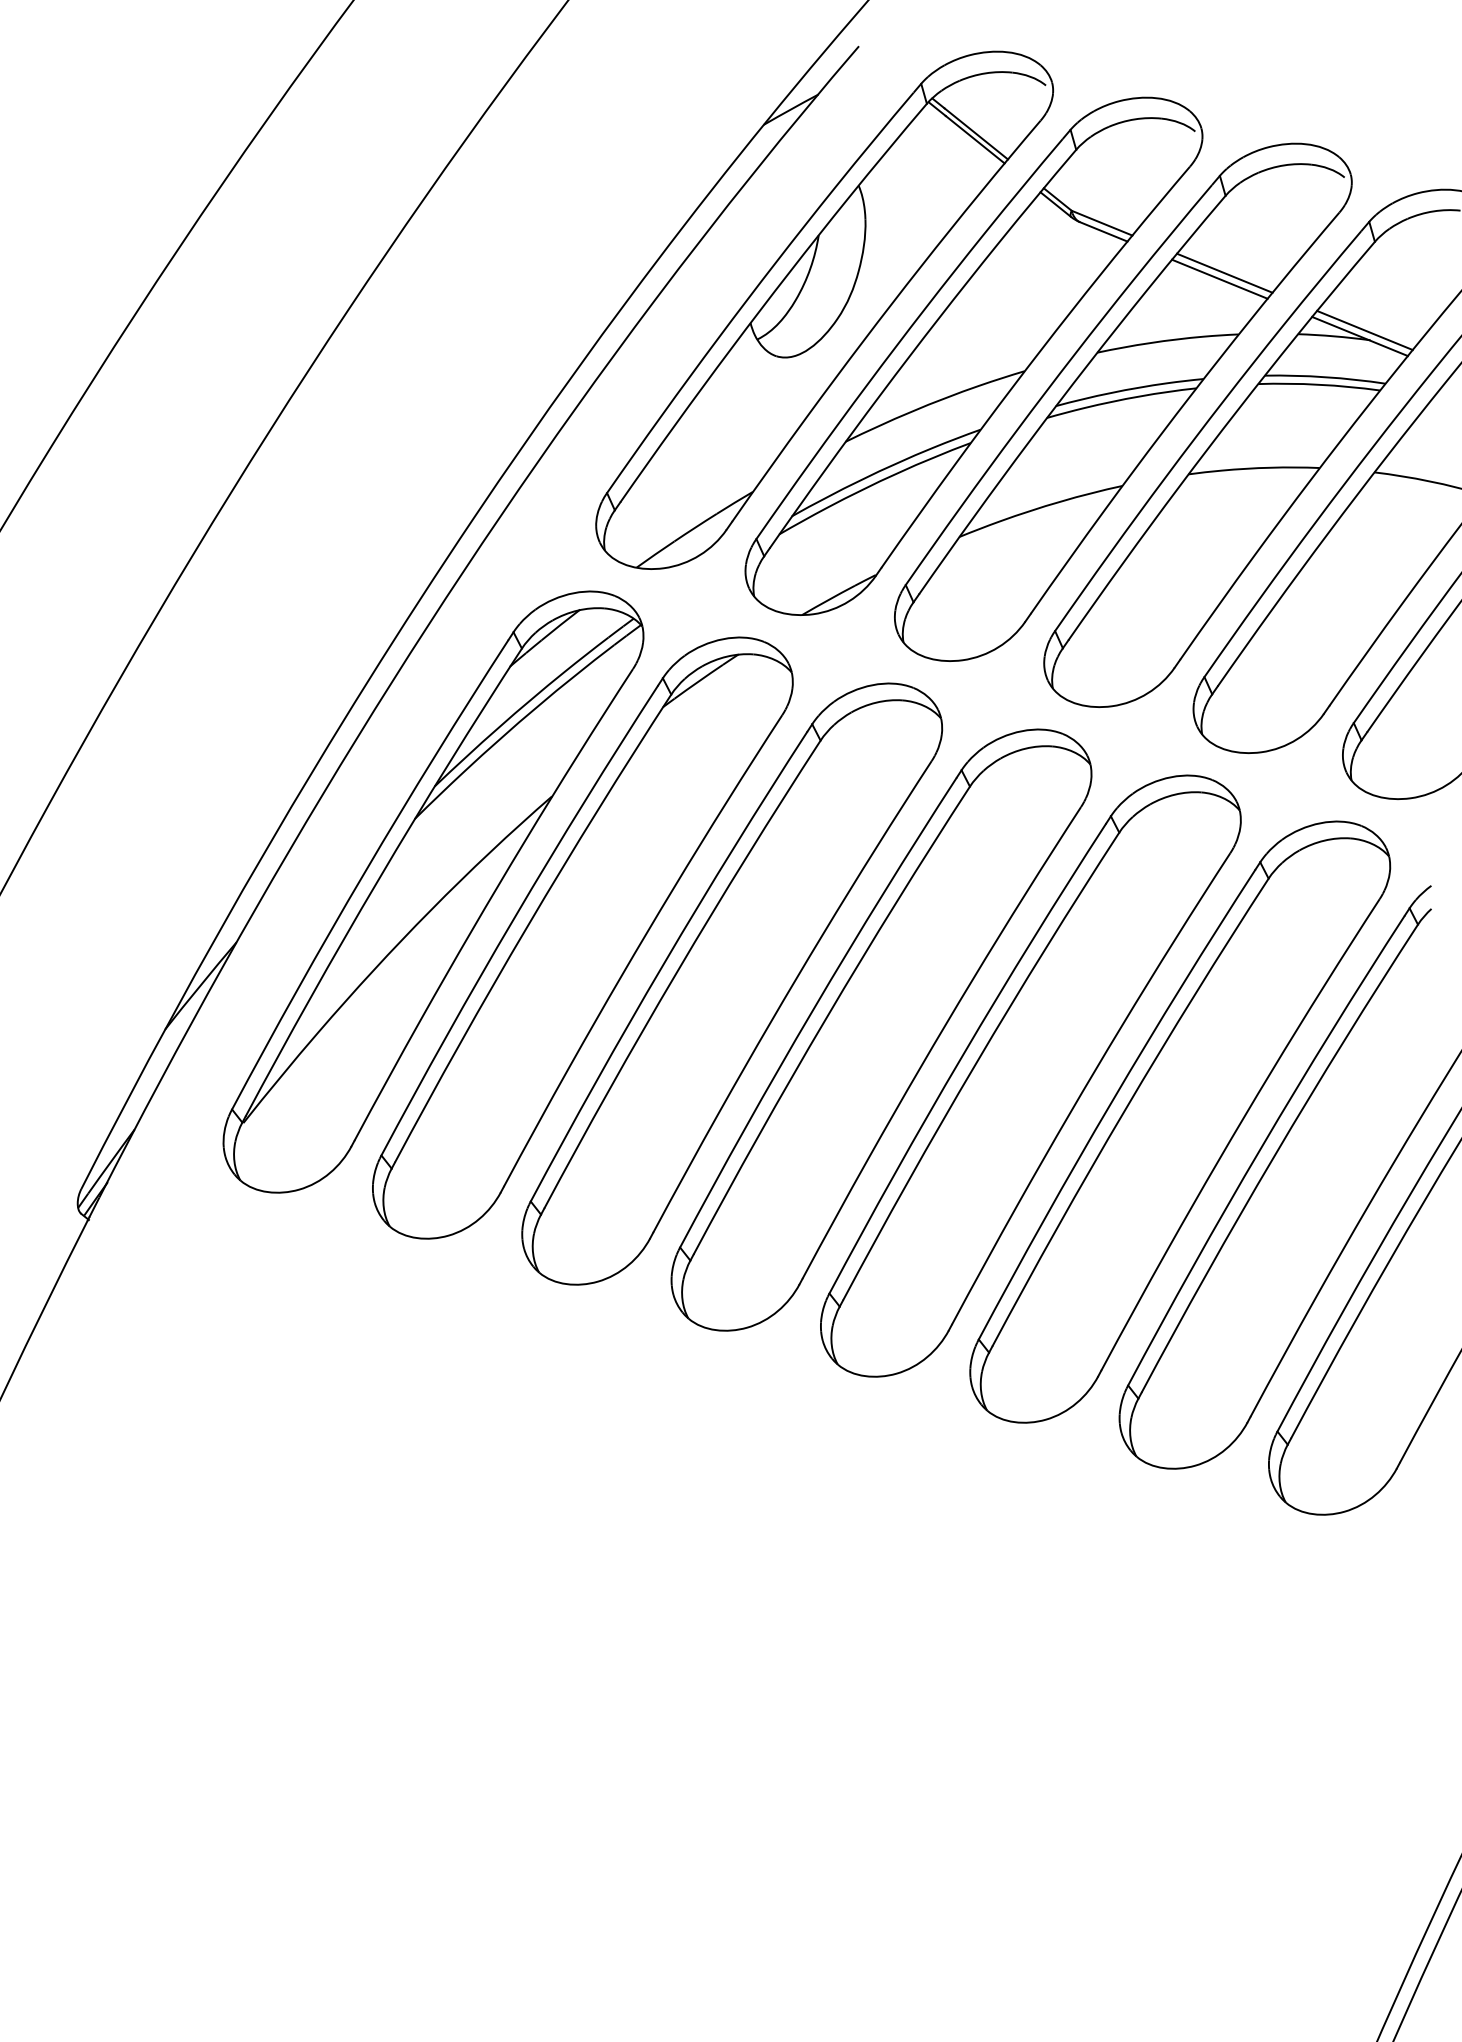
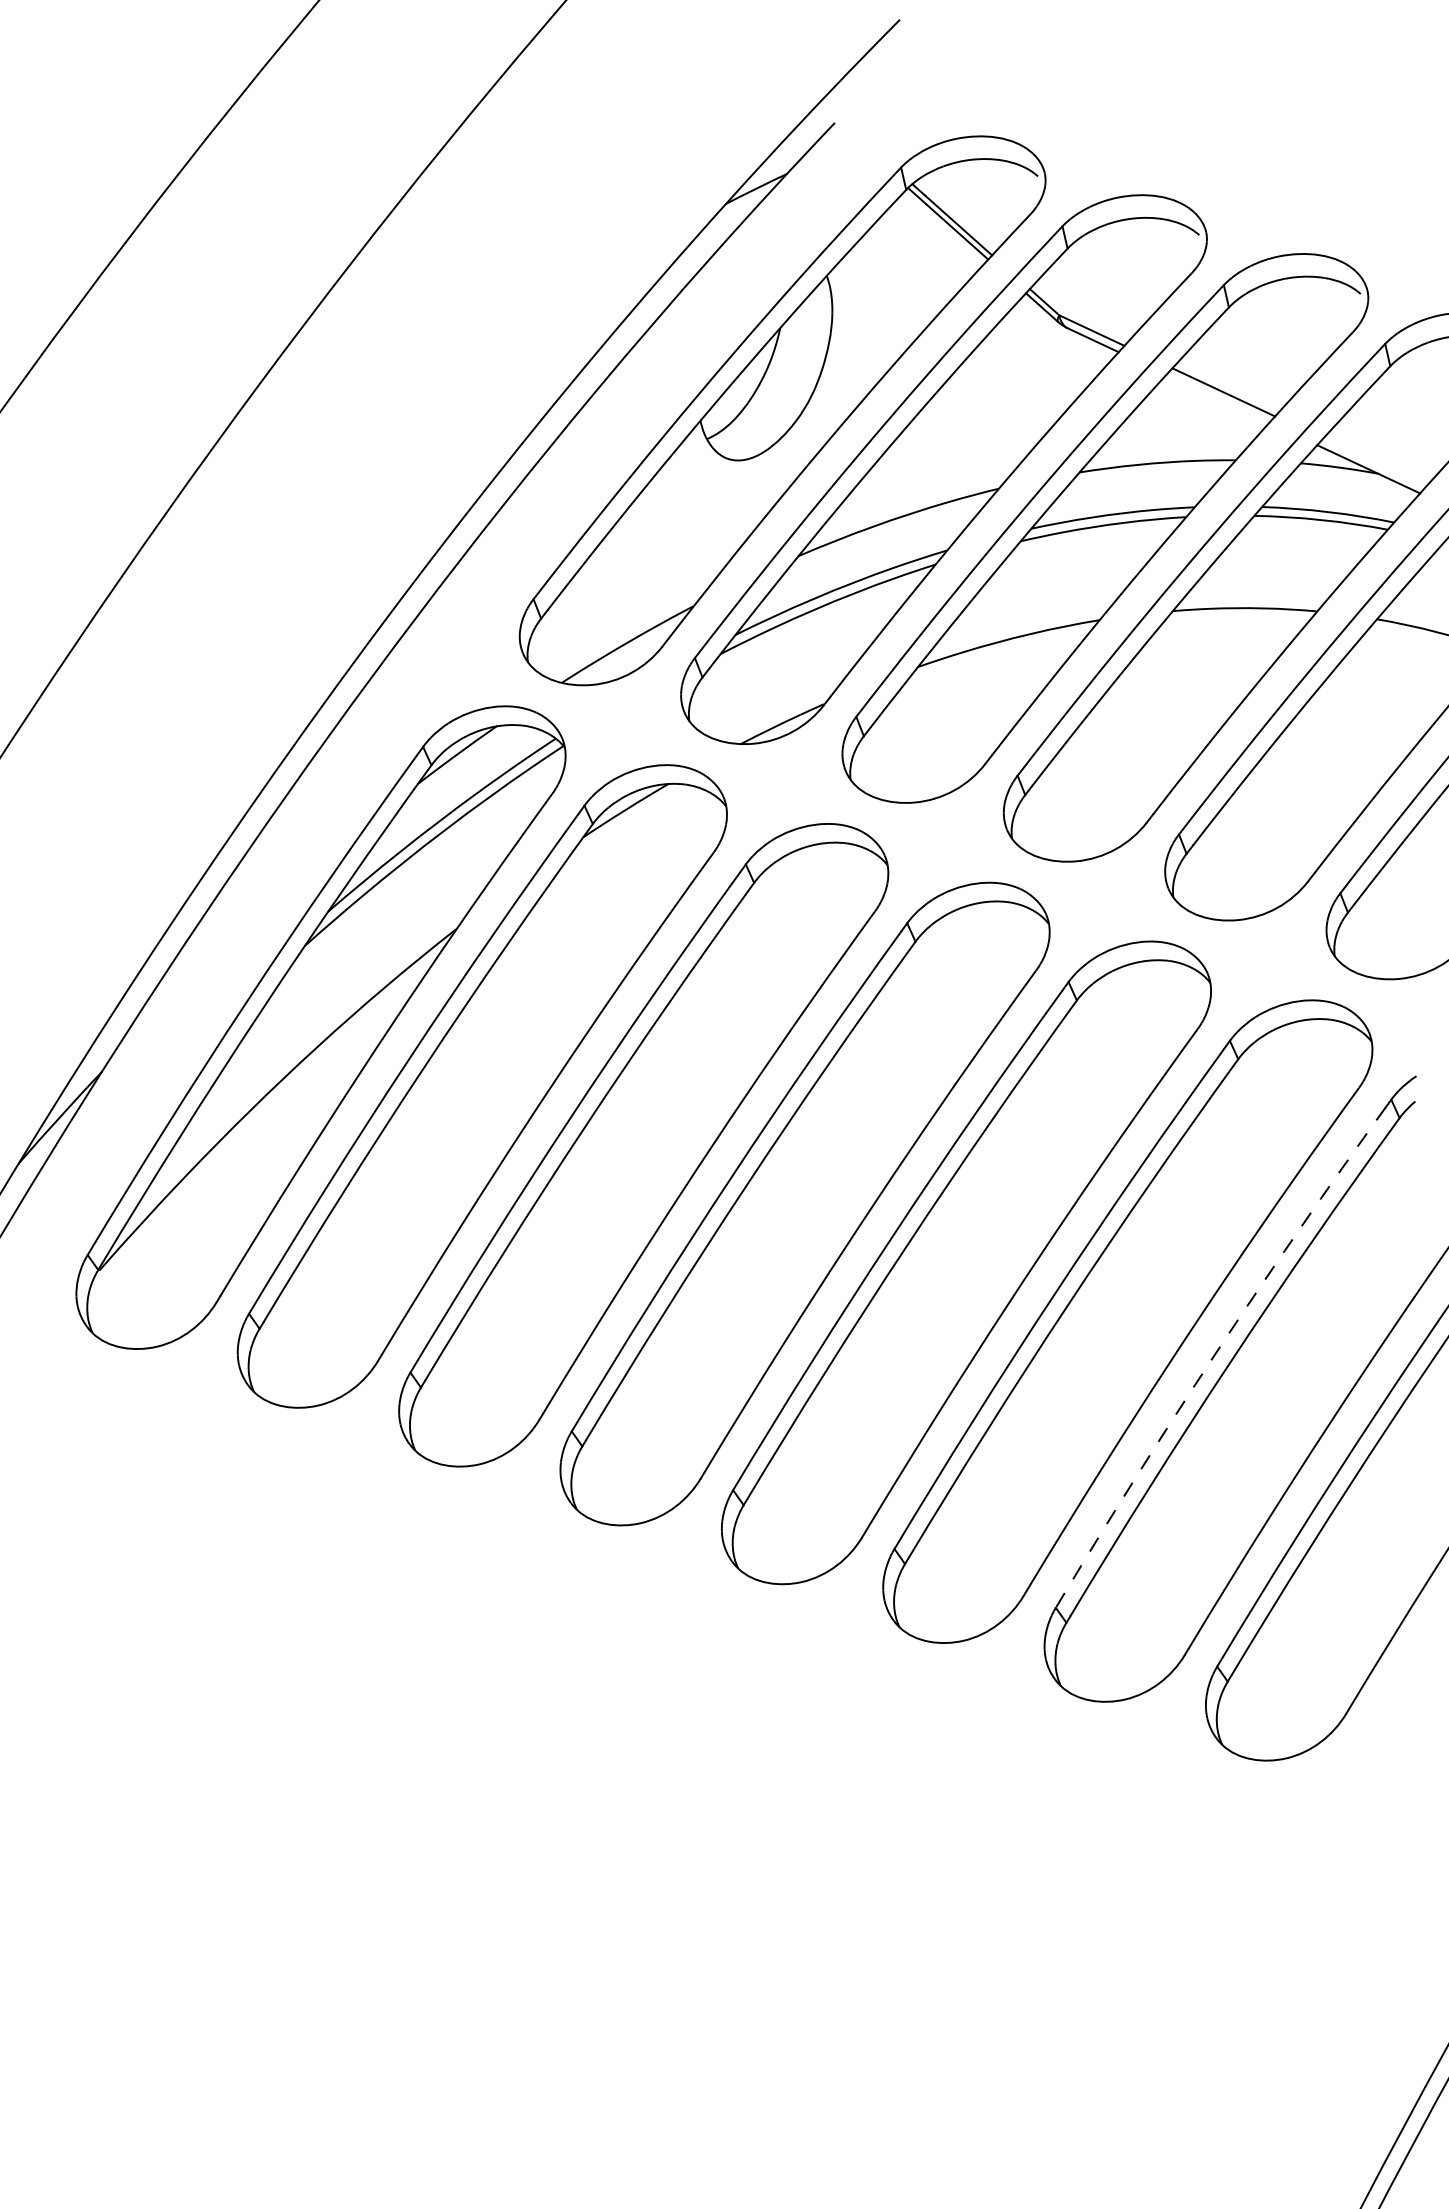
line: (1219, 278) -> (1217, 397), removed
line: (1364, 330) -> (1373, 462), removed
arc: (1261, 1147) -> (1215, 1353), solid -> dashed

